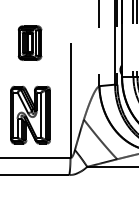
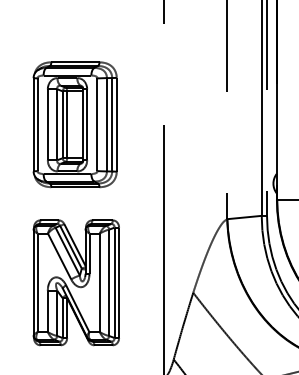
part: (29, 42) -> (73, 123), size x1.67

